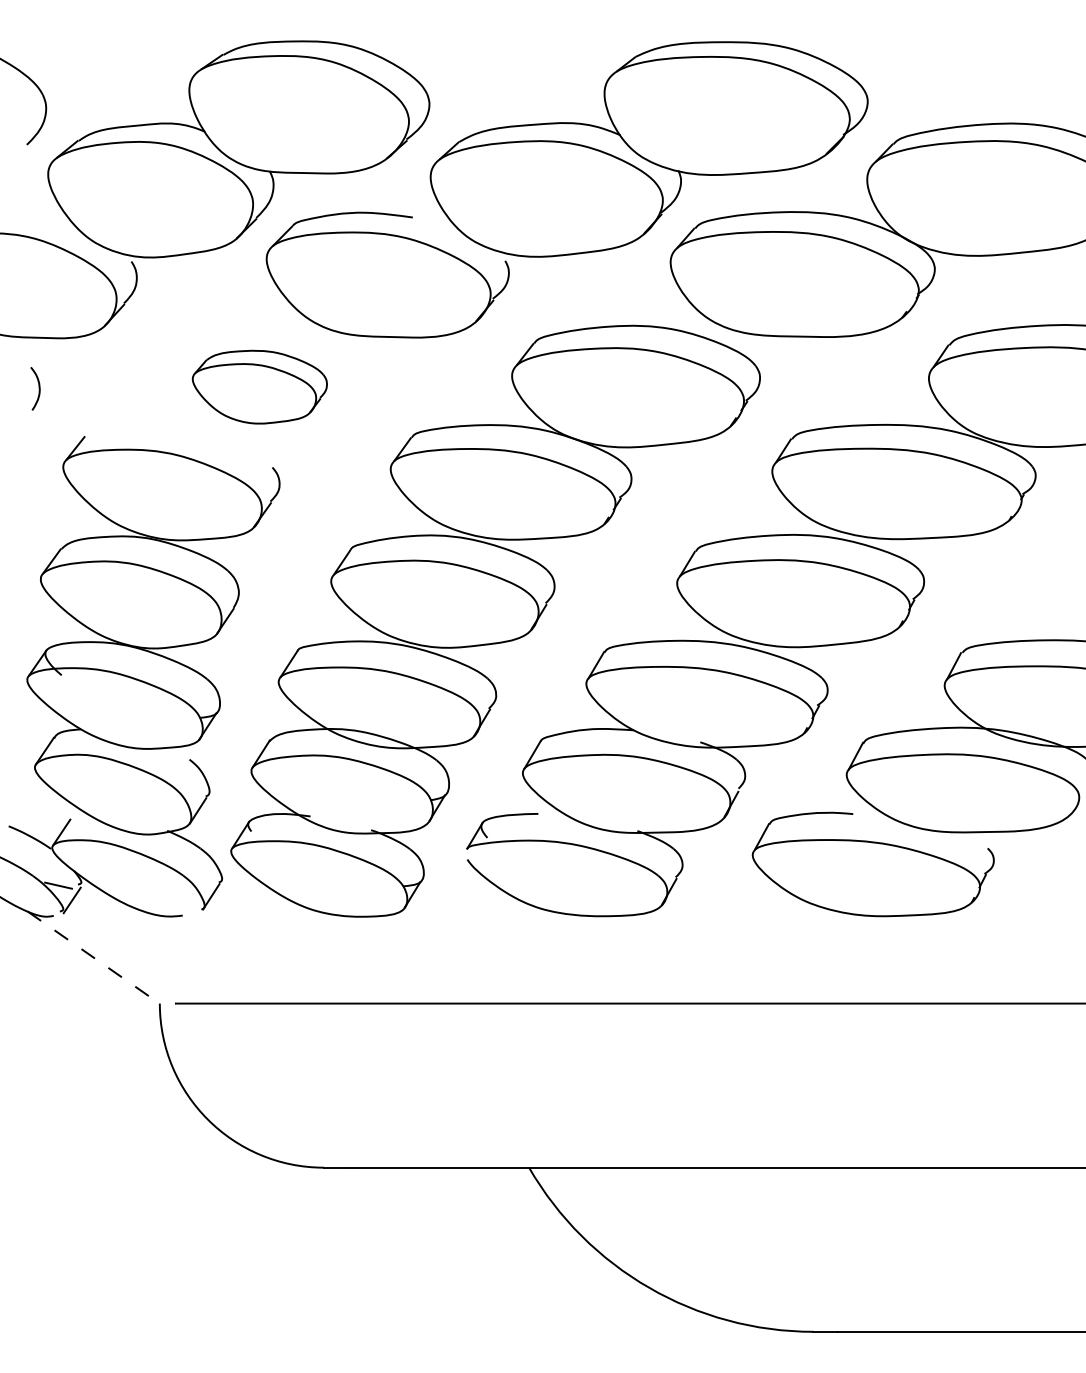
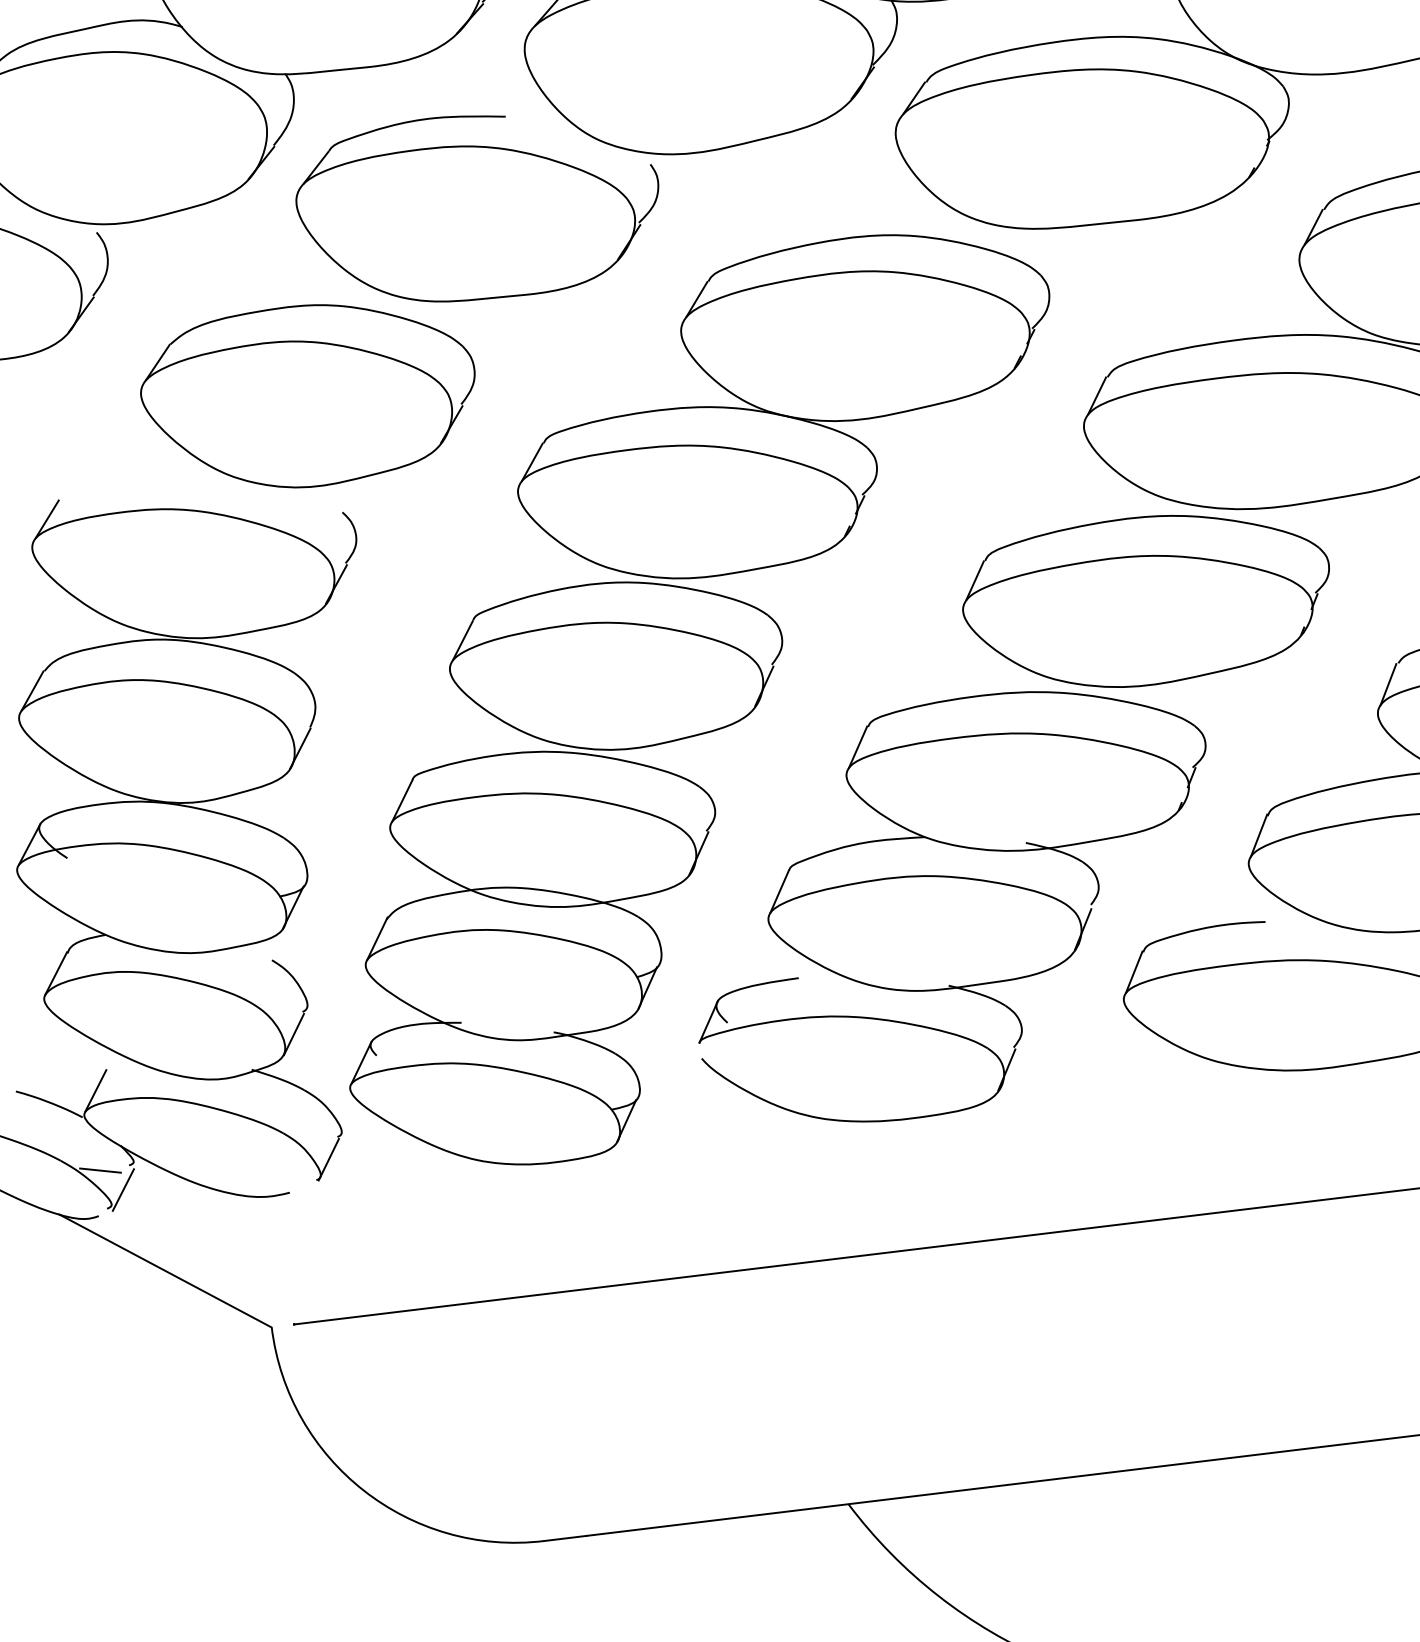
part: (259, 386) -> (308, 394), size x1.67
line: (93, 957) -> (165, 1270), dashed -> solid

